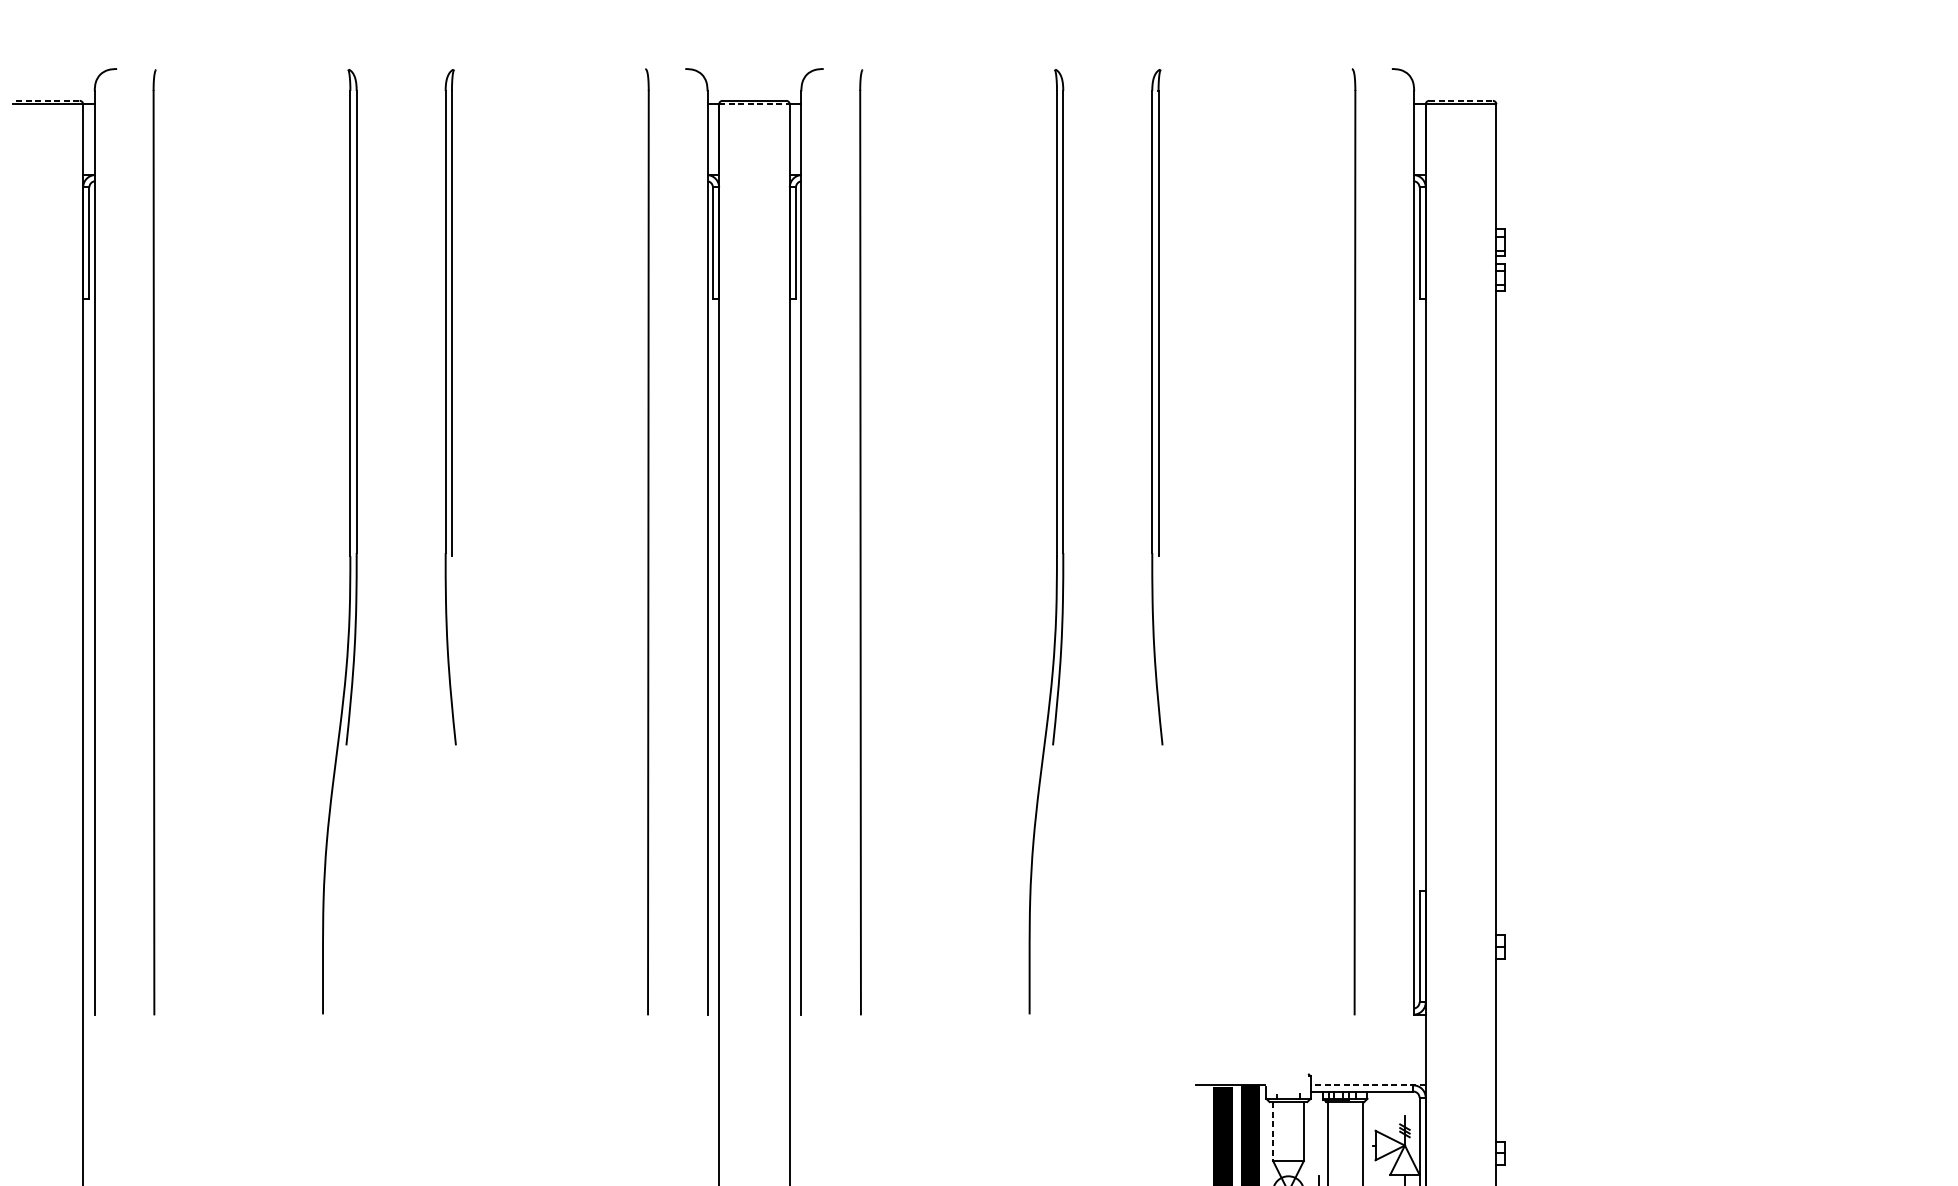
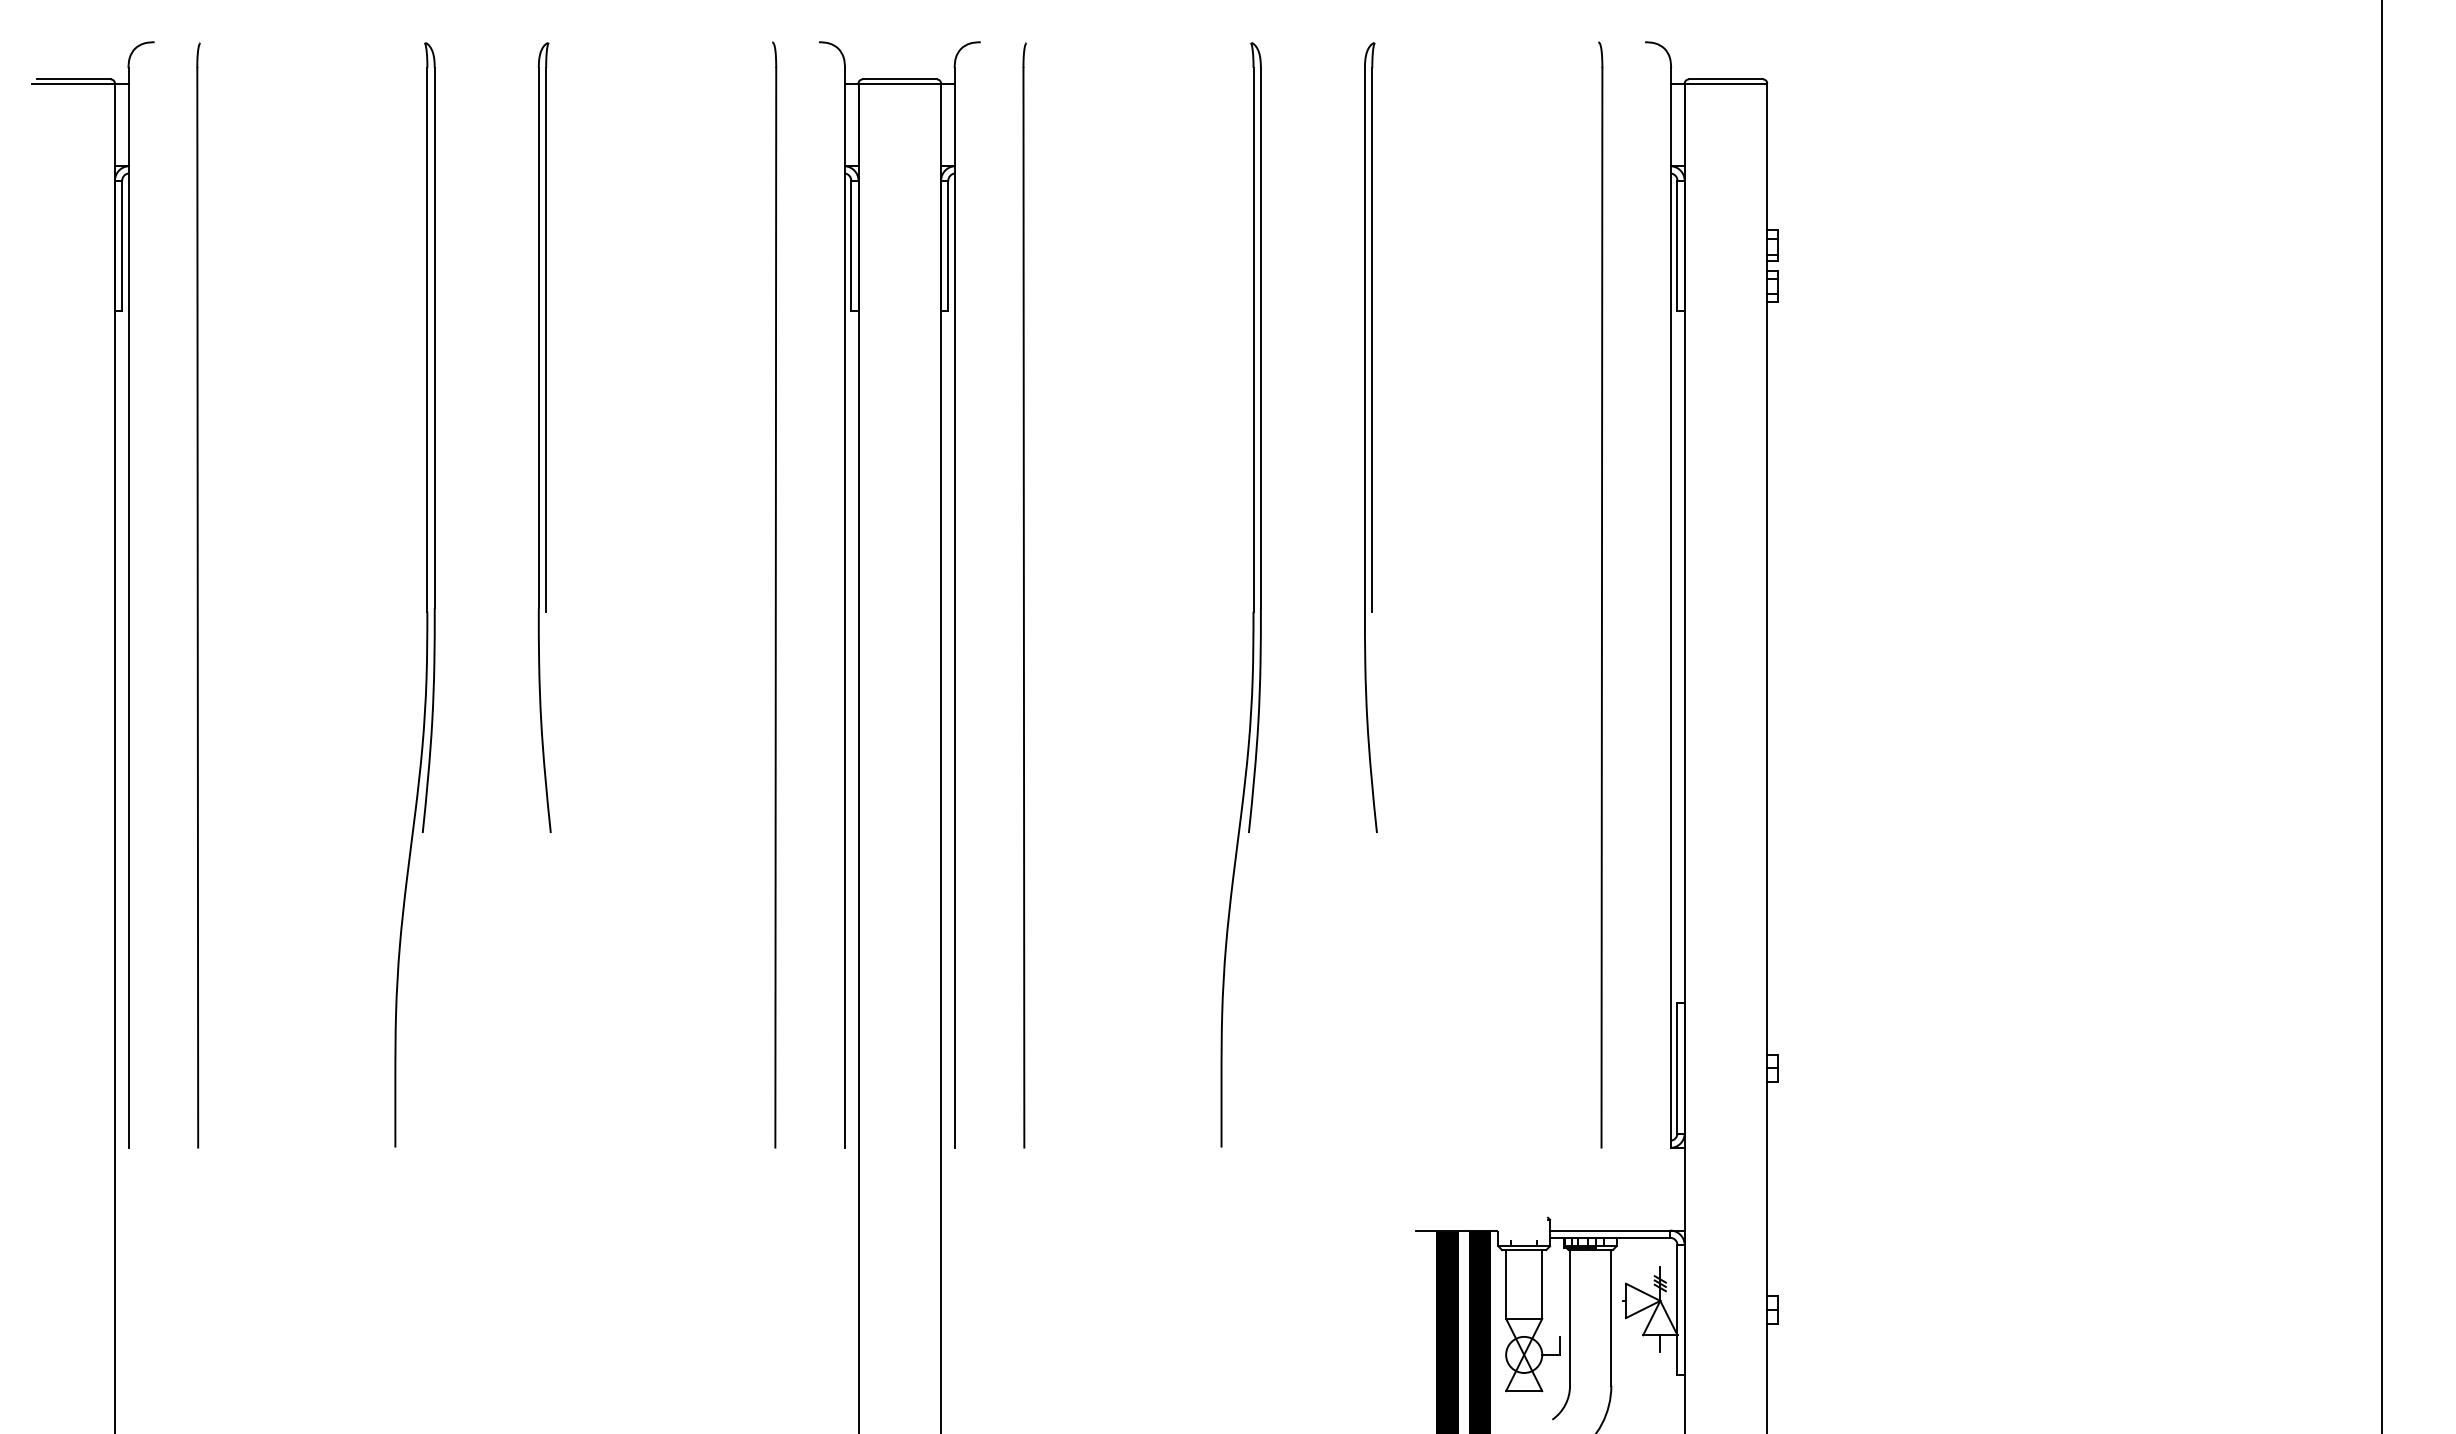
line: (48, 100) -> (74, 79), dashed -> solid
line: (1461, 100) -> (1726, 79), dashed -> solid
line: (755, 104) -> (900, 83), dashed -> solid
line: (1367, 1085) -> (1616, 1230), dashed -> solid
line: (1273, 1131) -> (1506, 1284), dashed -> solid

